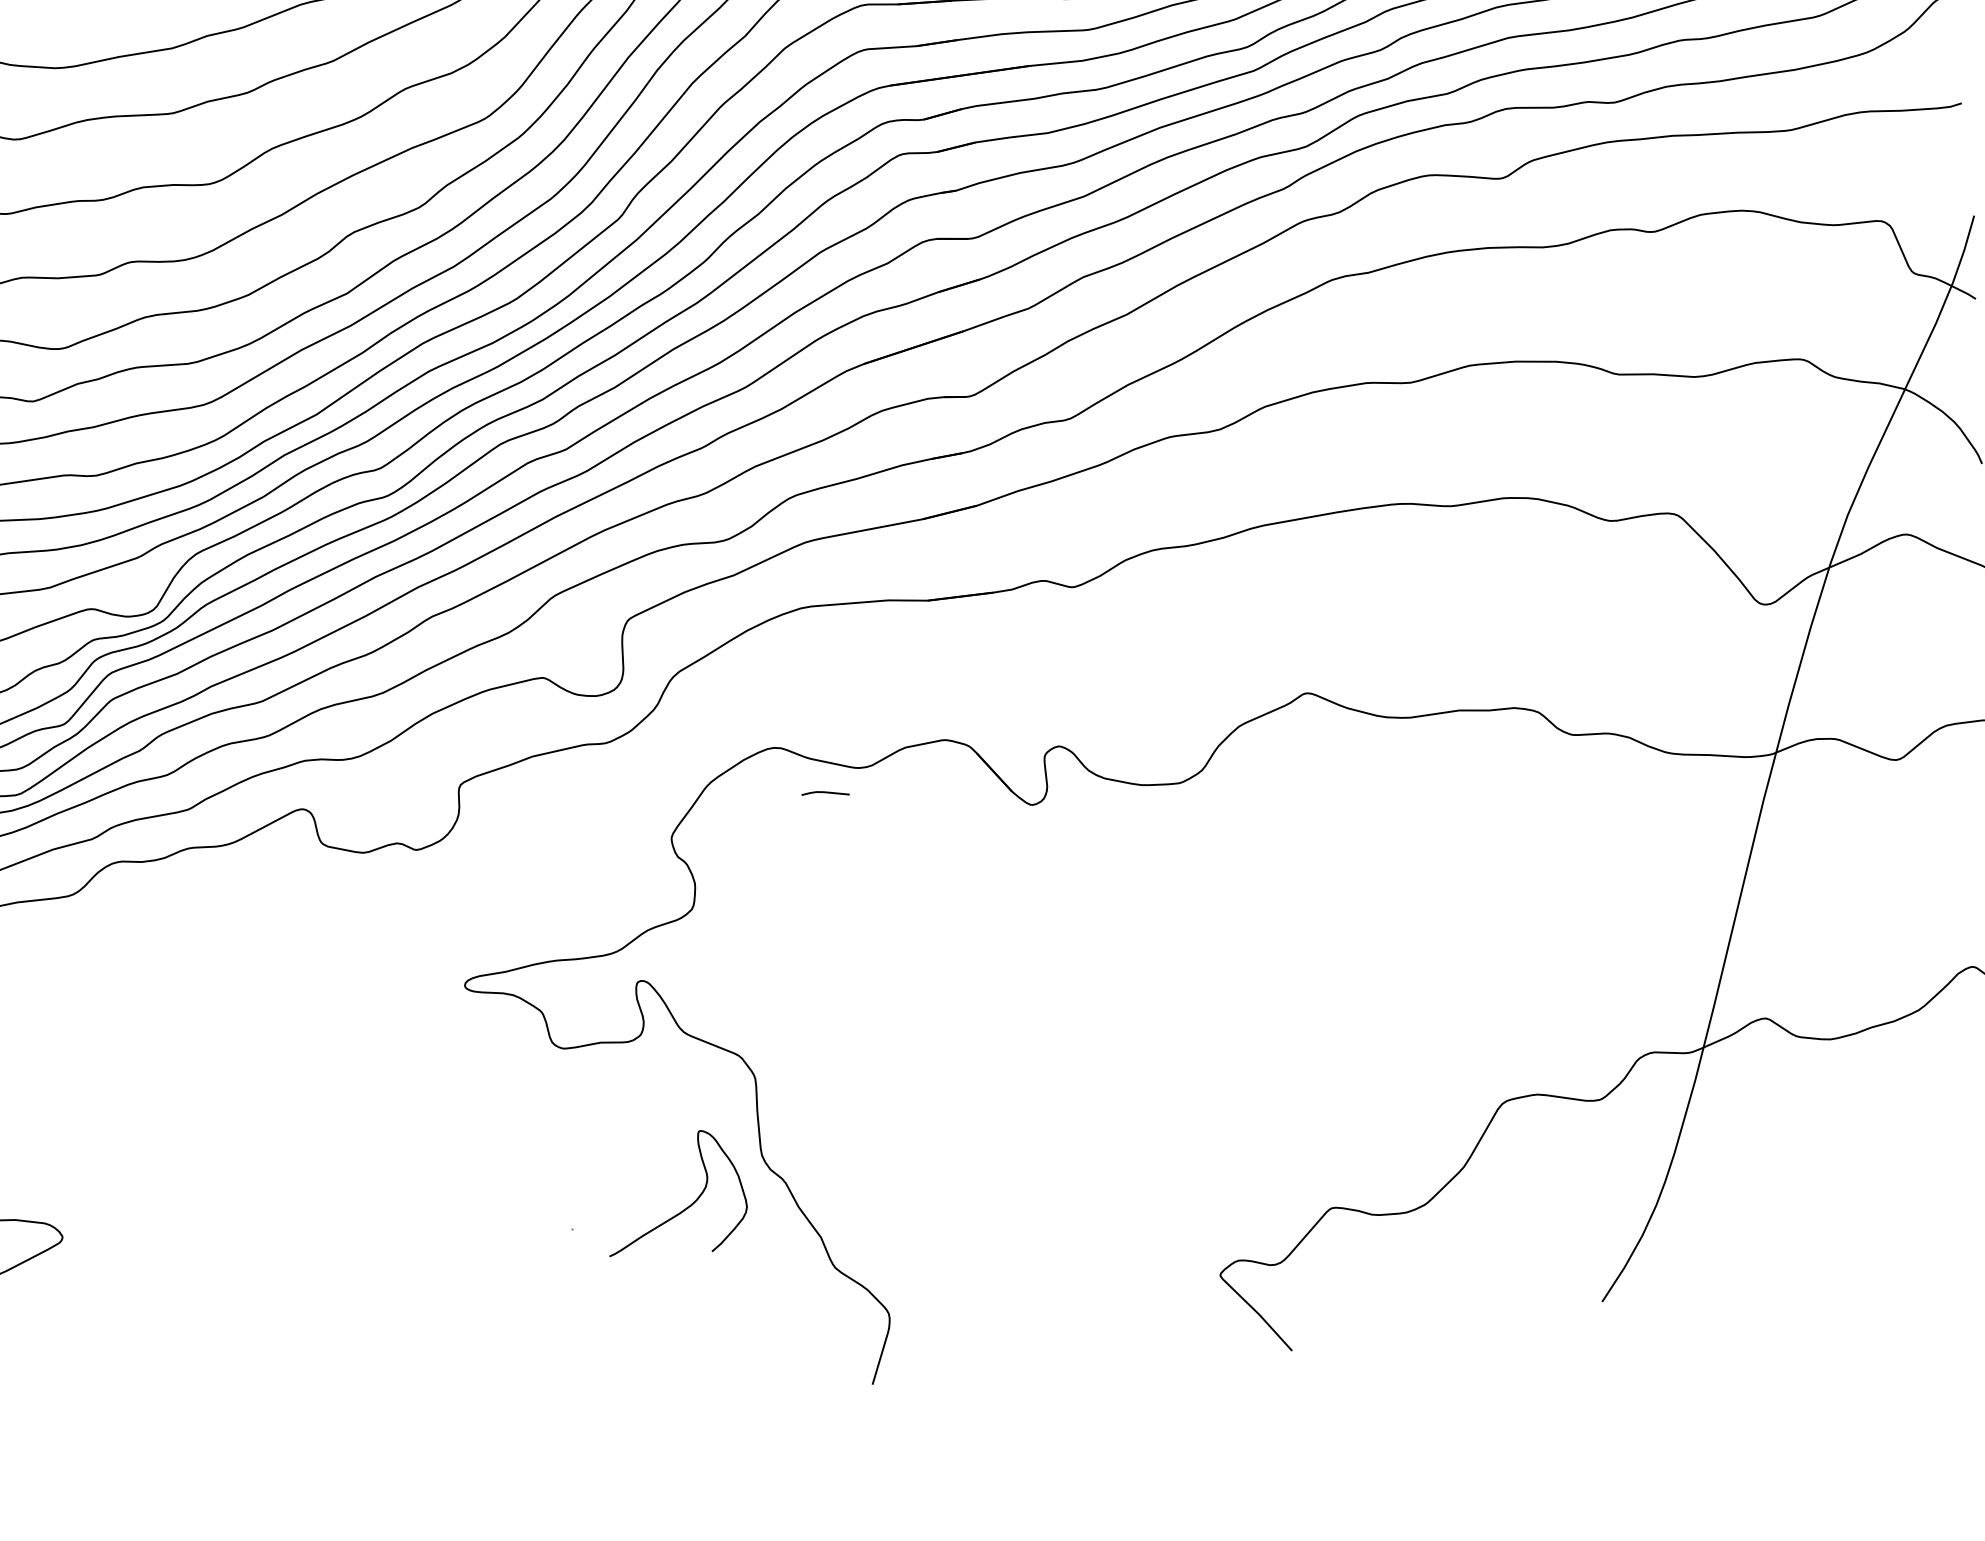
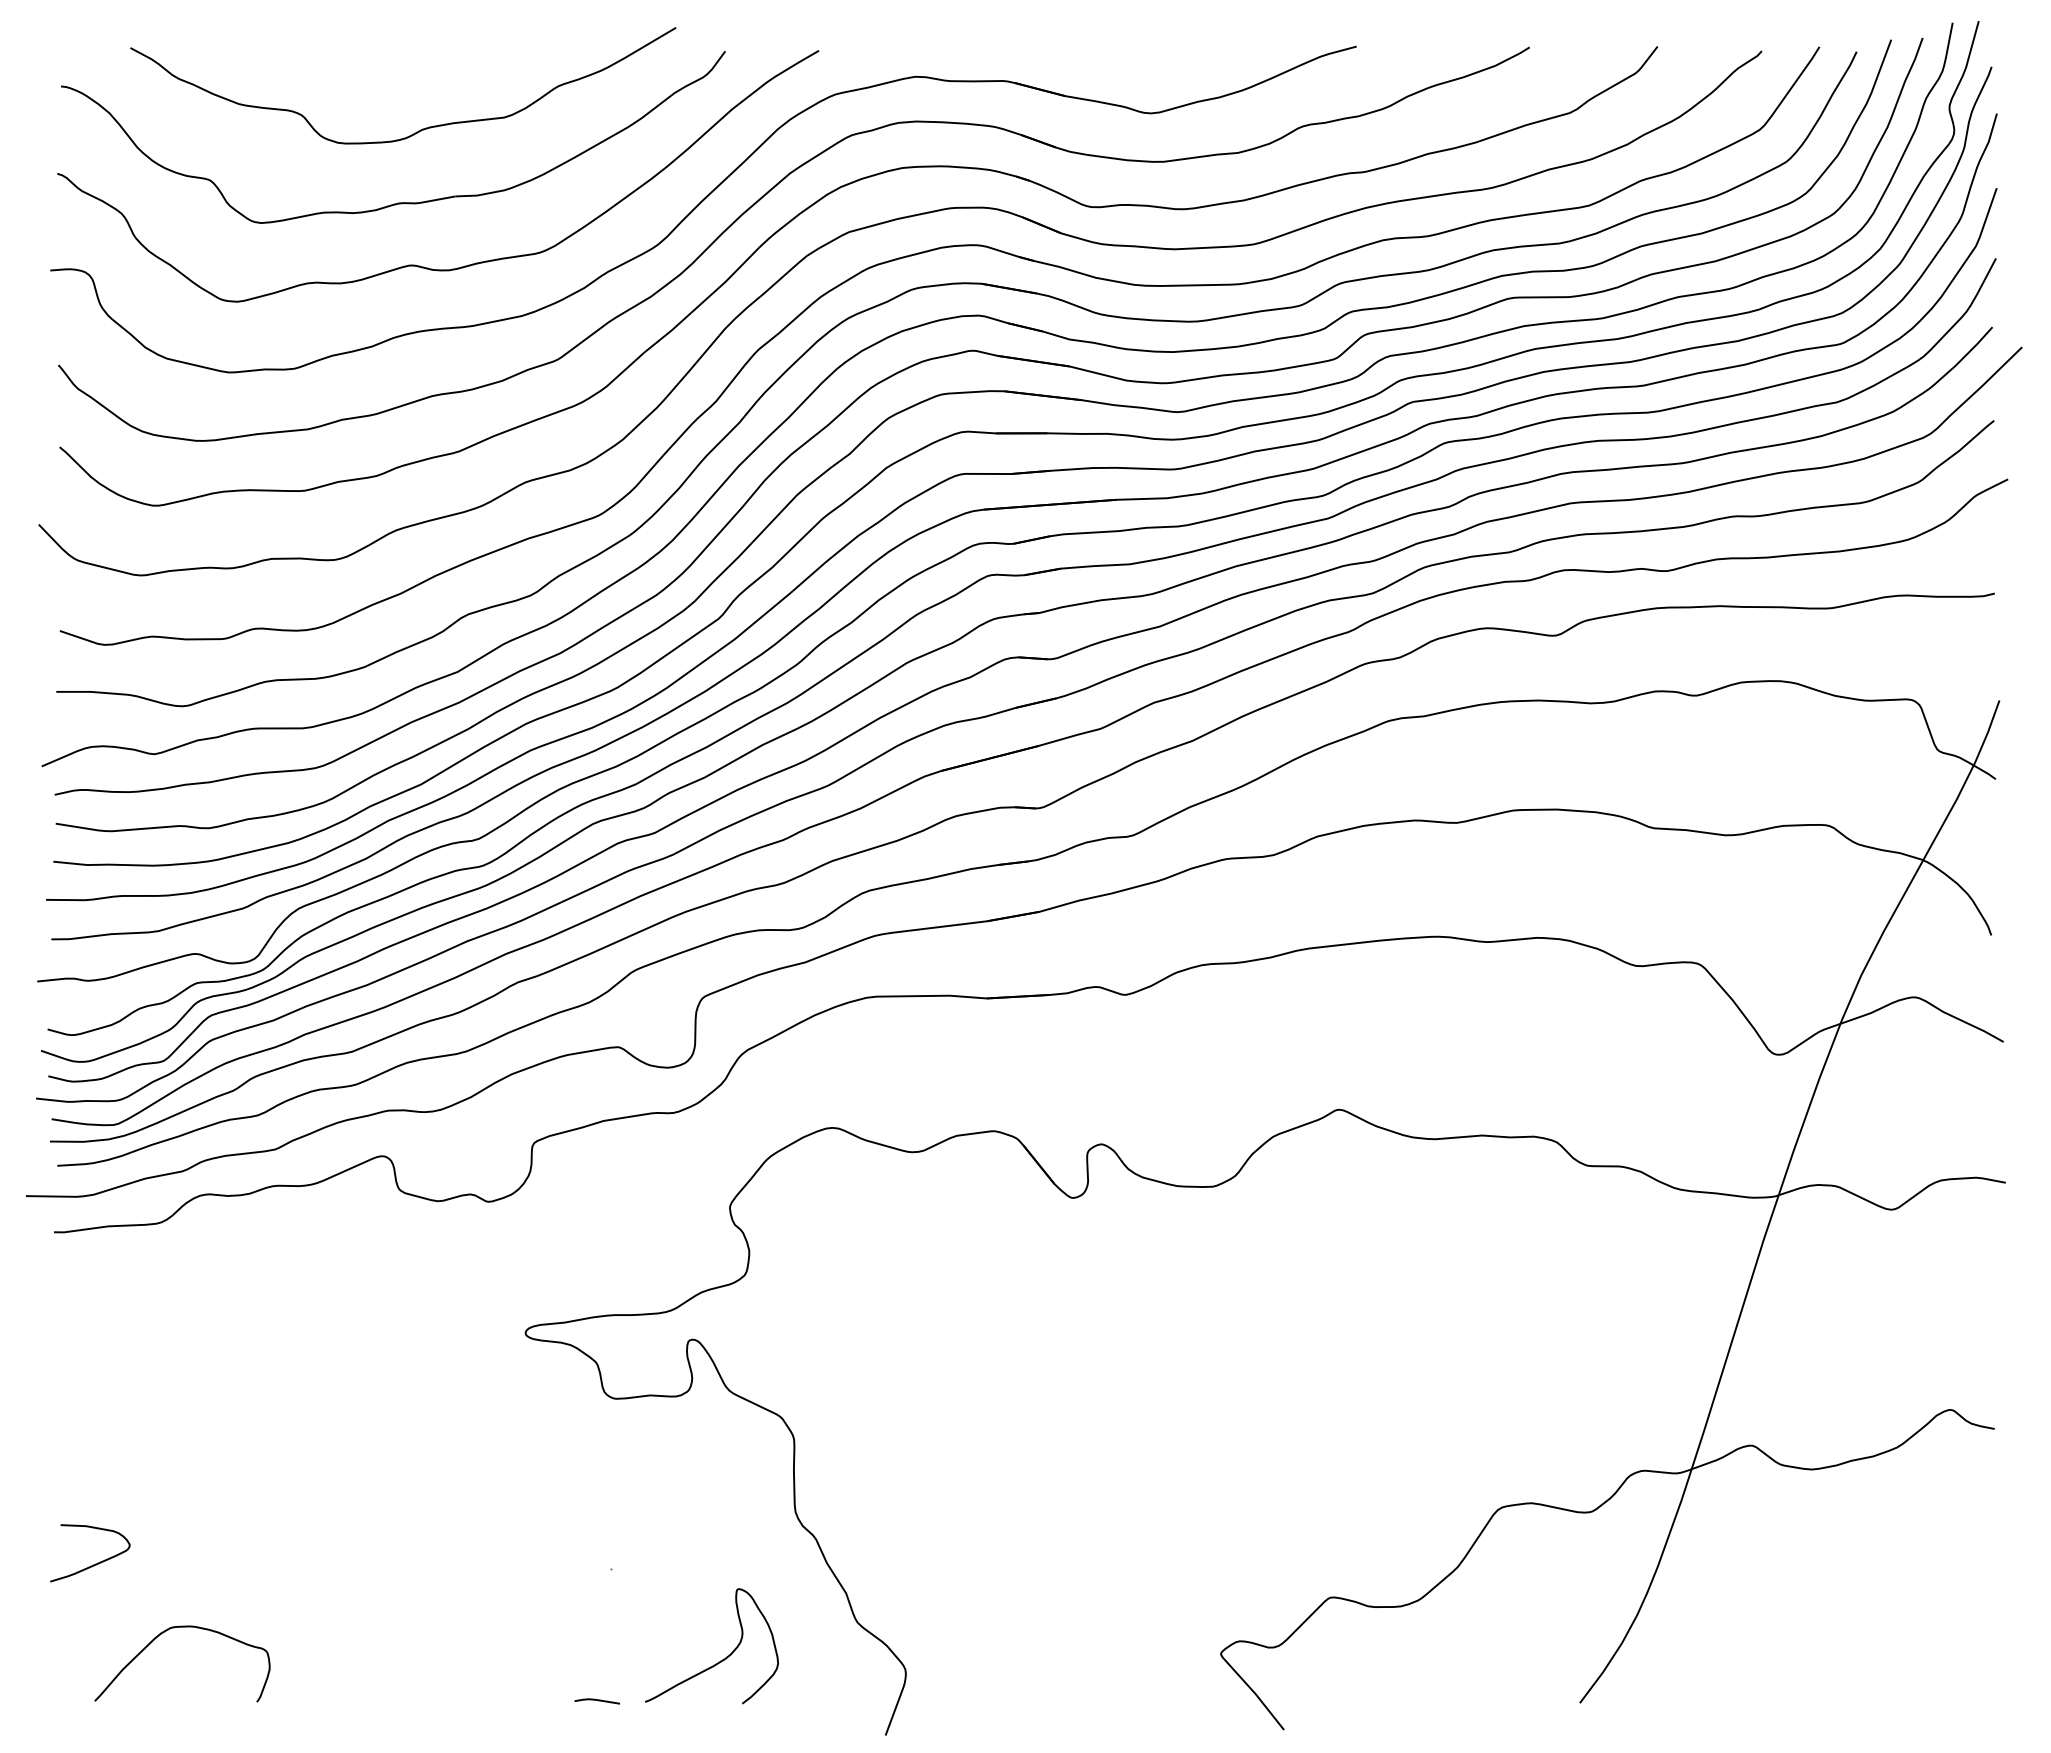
line: (824, 792) -> (596, 1700), moved
curve: (686, 1207) -> (720, 1660), moved
curve: (100, 1331) -> (159, 1636), added

